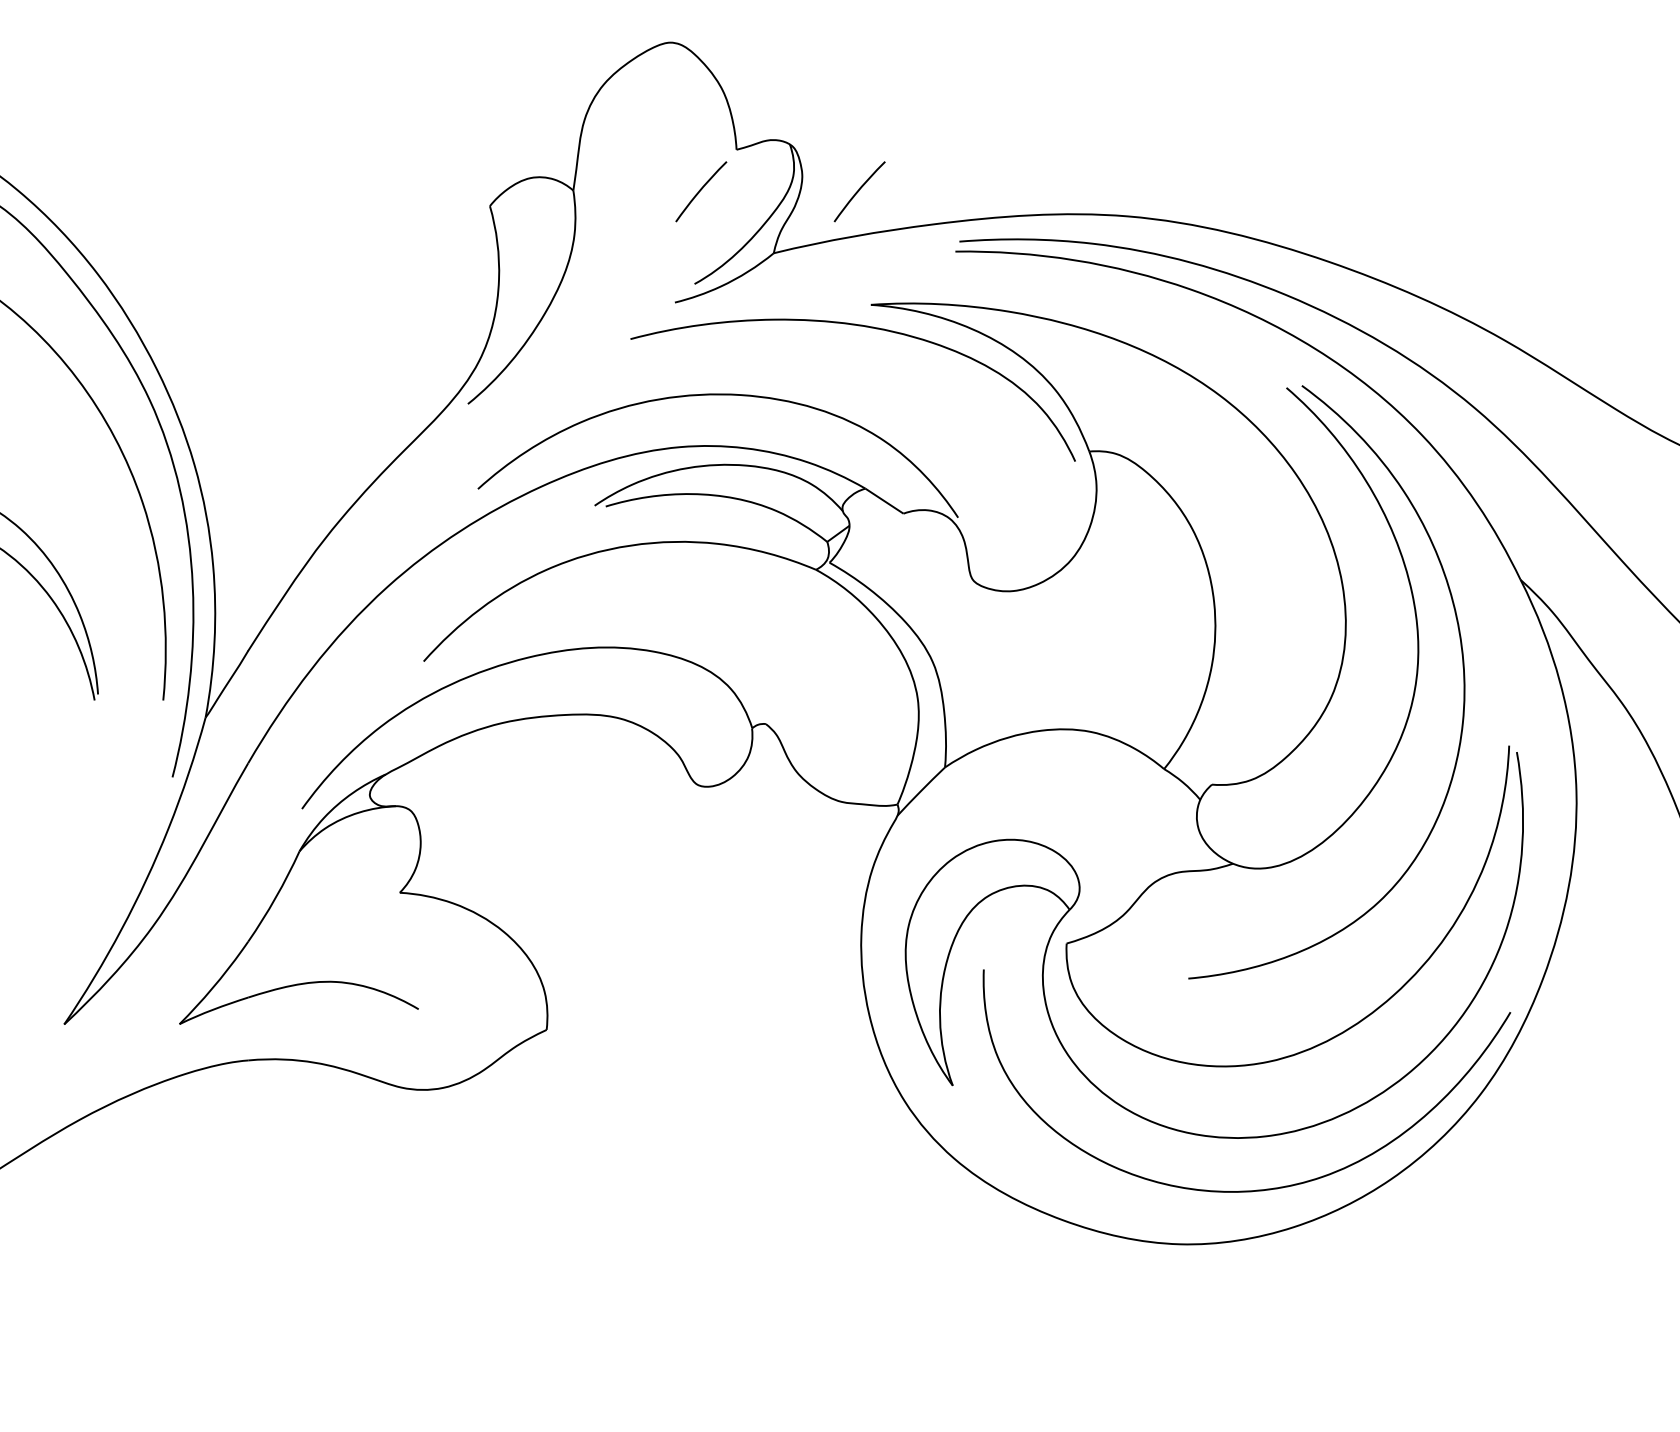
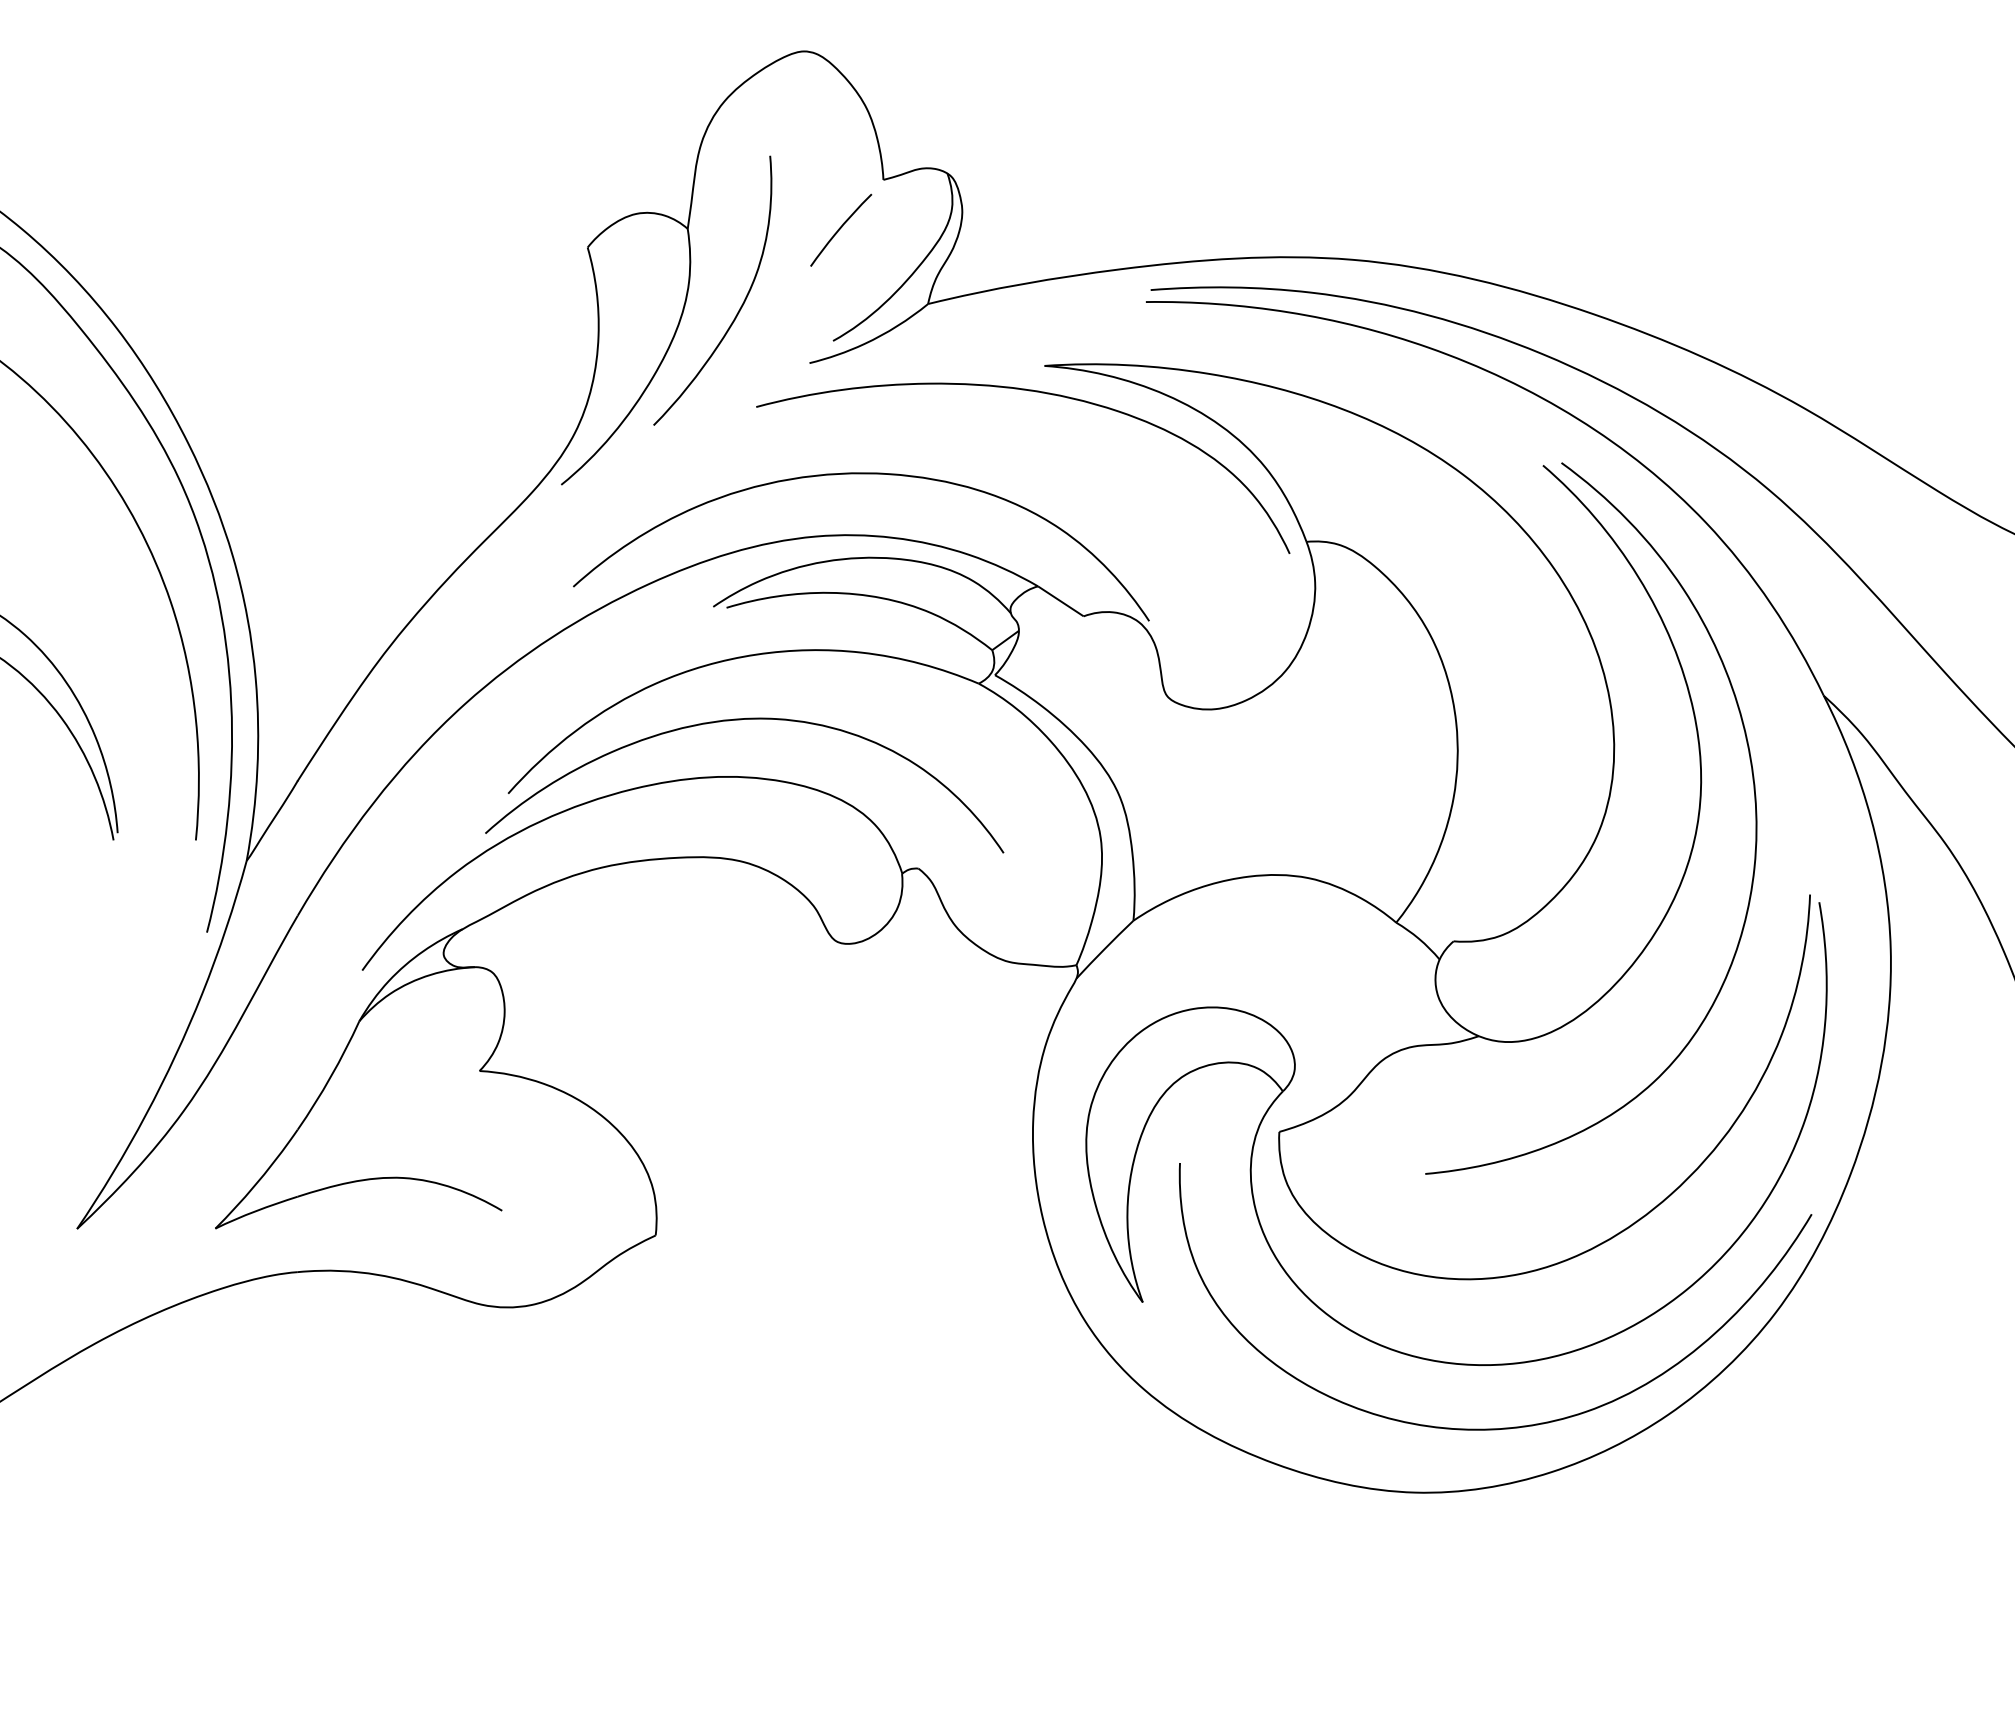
curve: (860, 190) -> (1031, 228), removed
curve: (618, 253) -> (741, 304), added
curve: (618, 600) -> (741, 720), added

